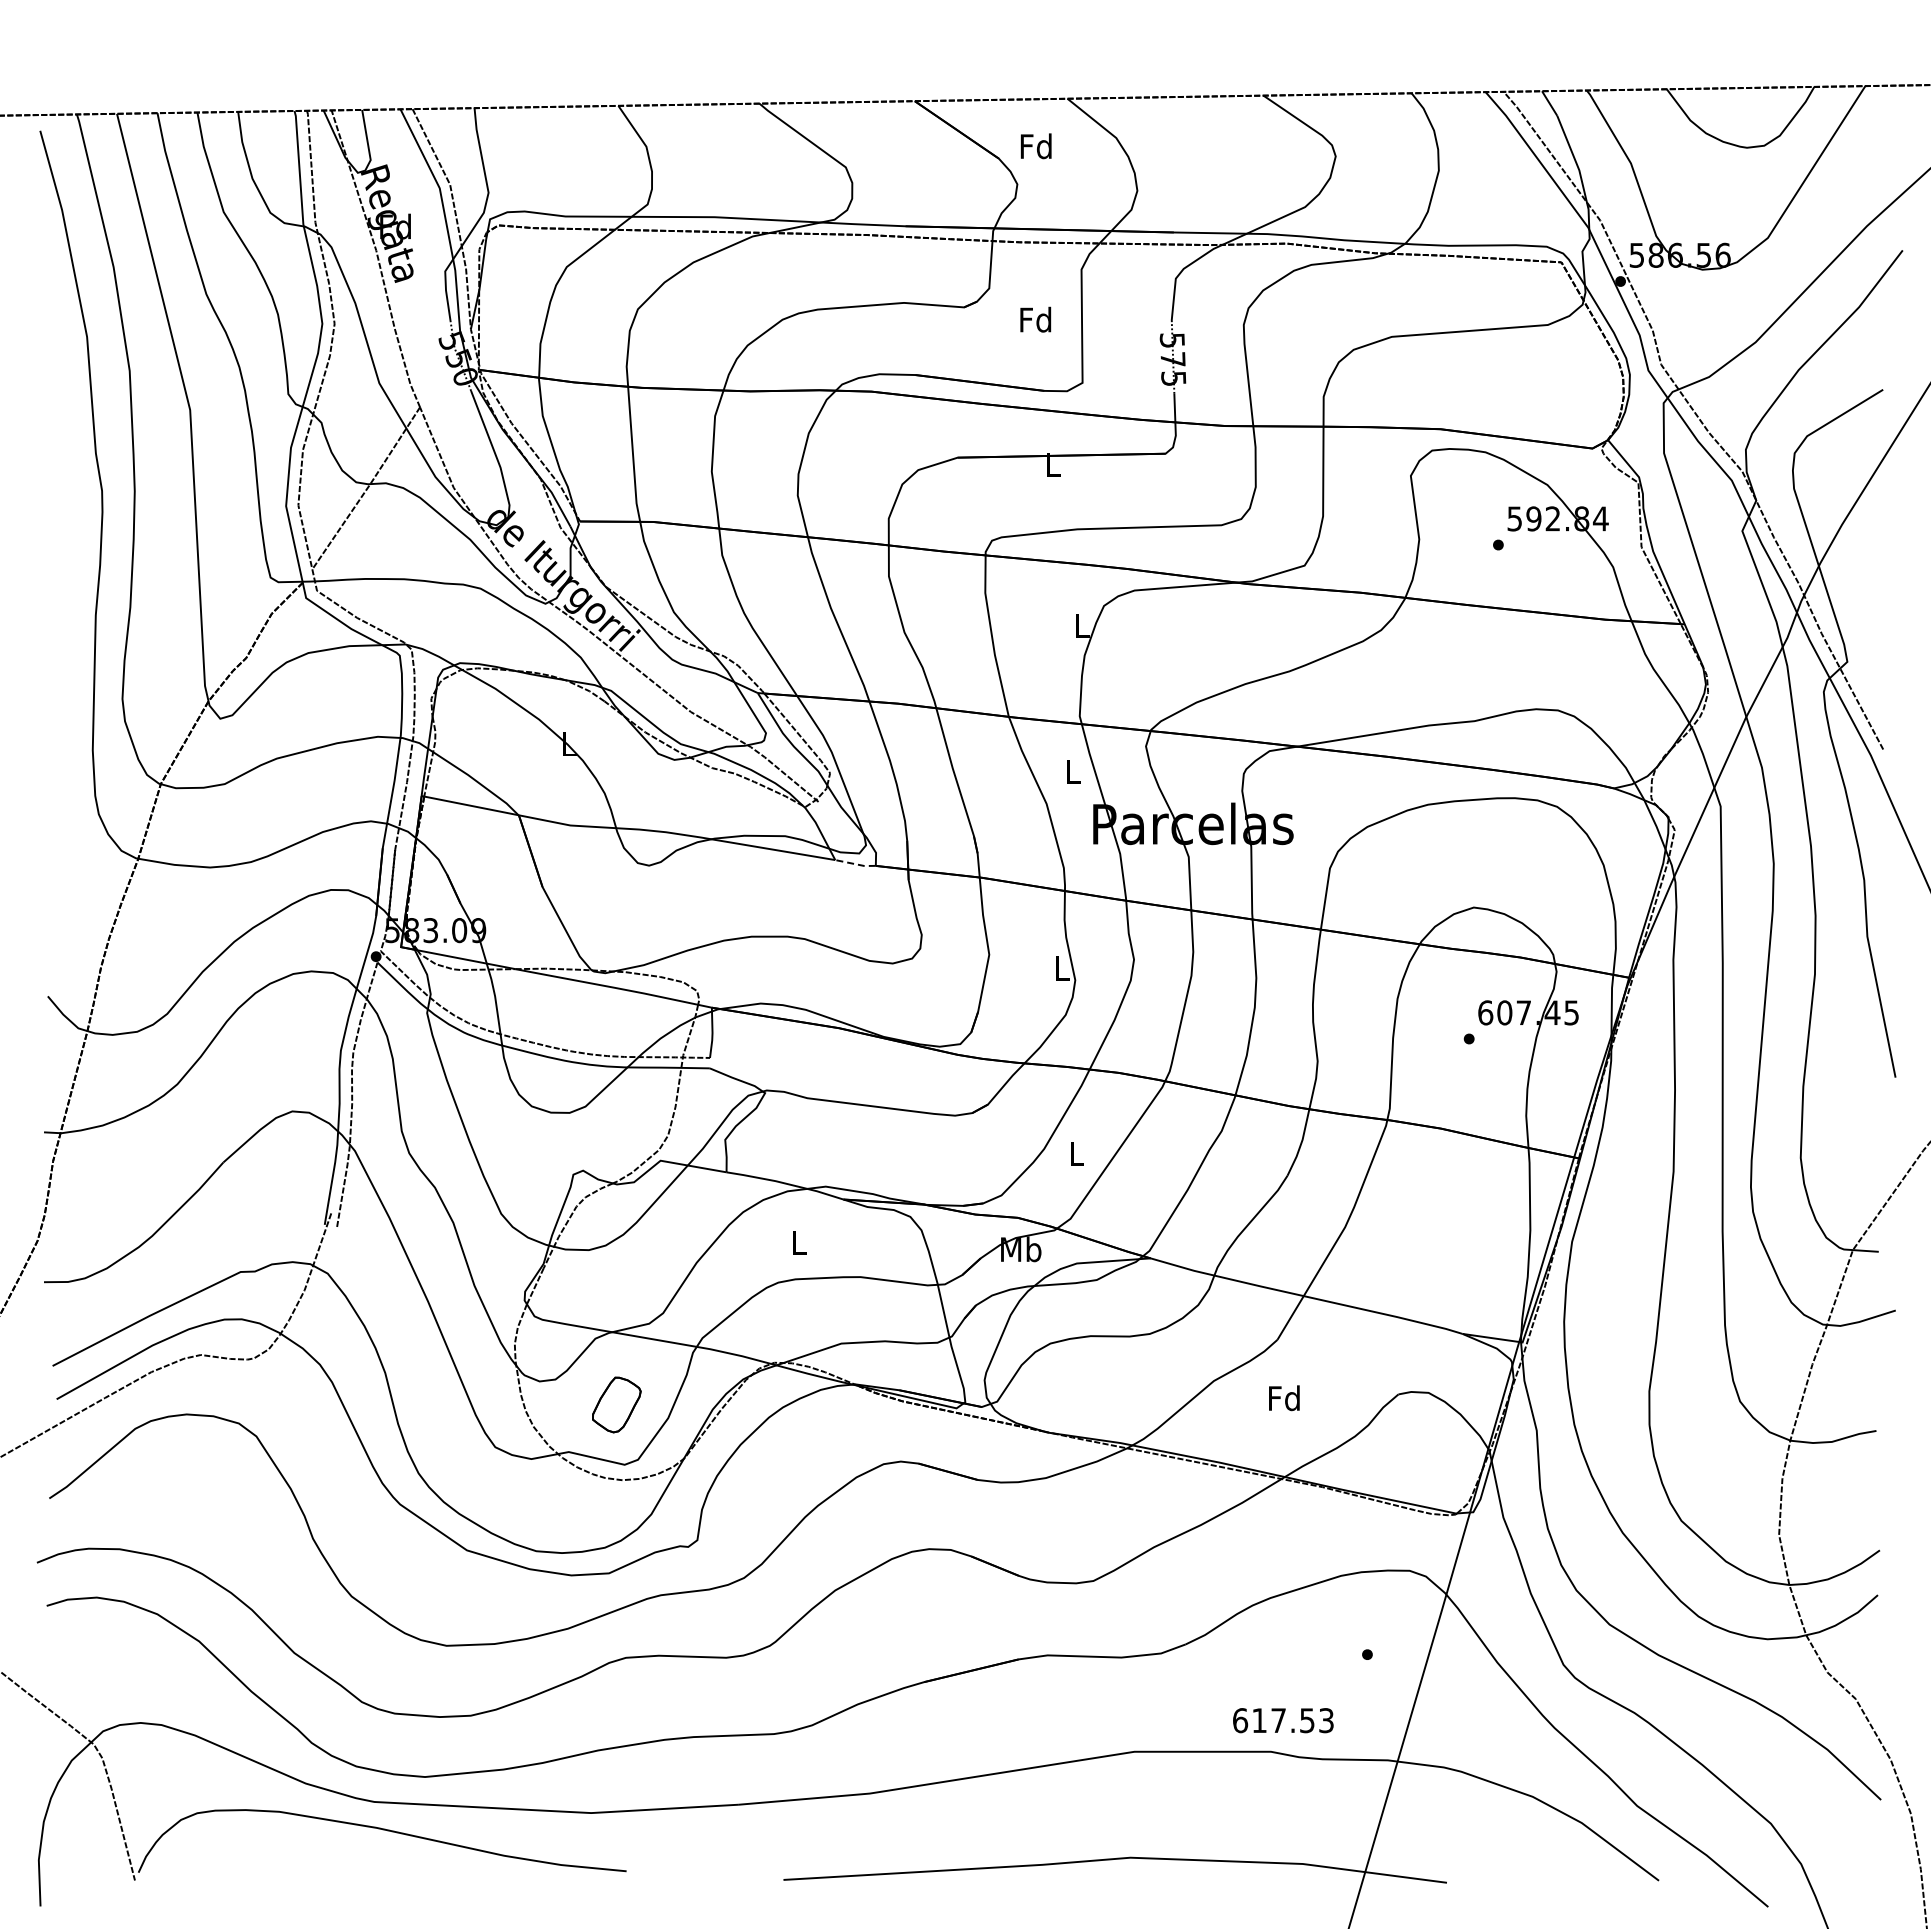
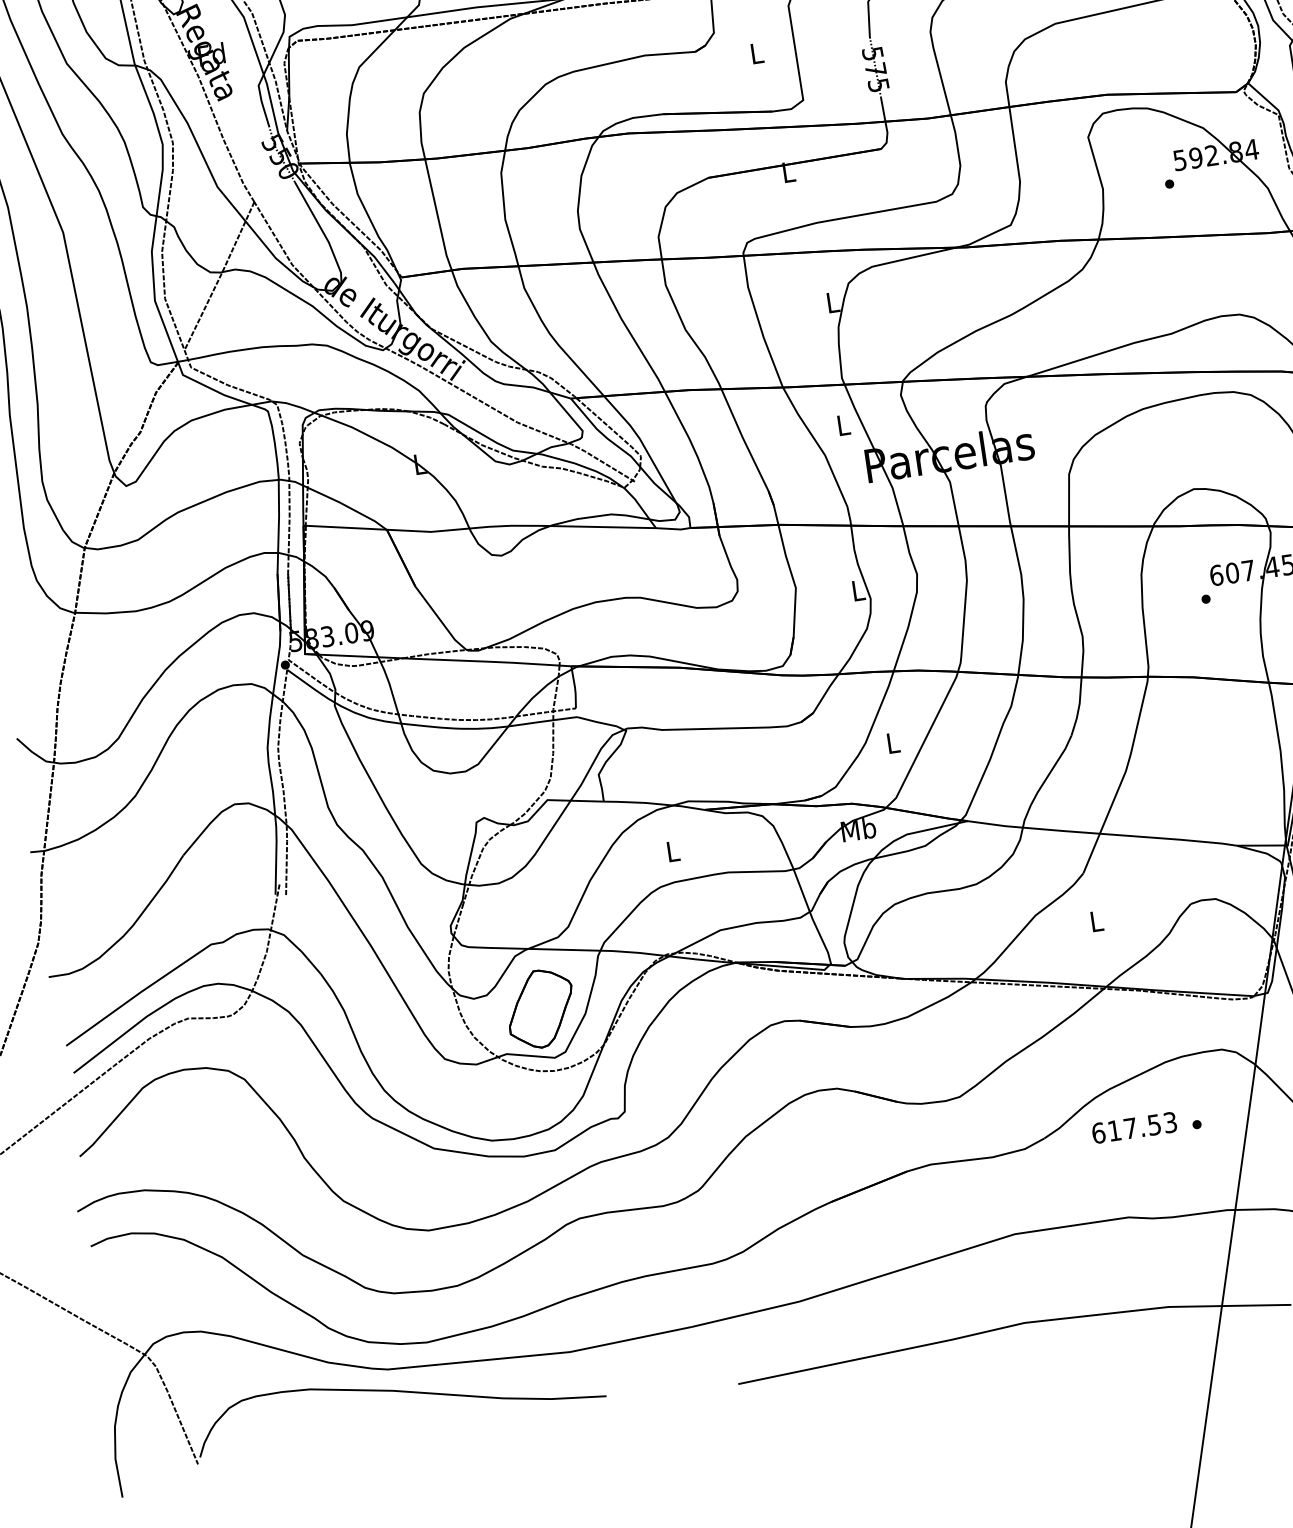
text: (1035, 319) -> (756, 53), Fd -> L
line: (855, 864) -> (673, 529), dashed -> solid
text: (1284, 1398) -> (1096, 921), Fd -> L
part: (616, 1404) -> (540, 1008), size x1.67
text: (1283, 1720) -> (1134, 1127), moved

